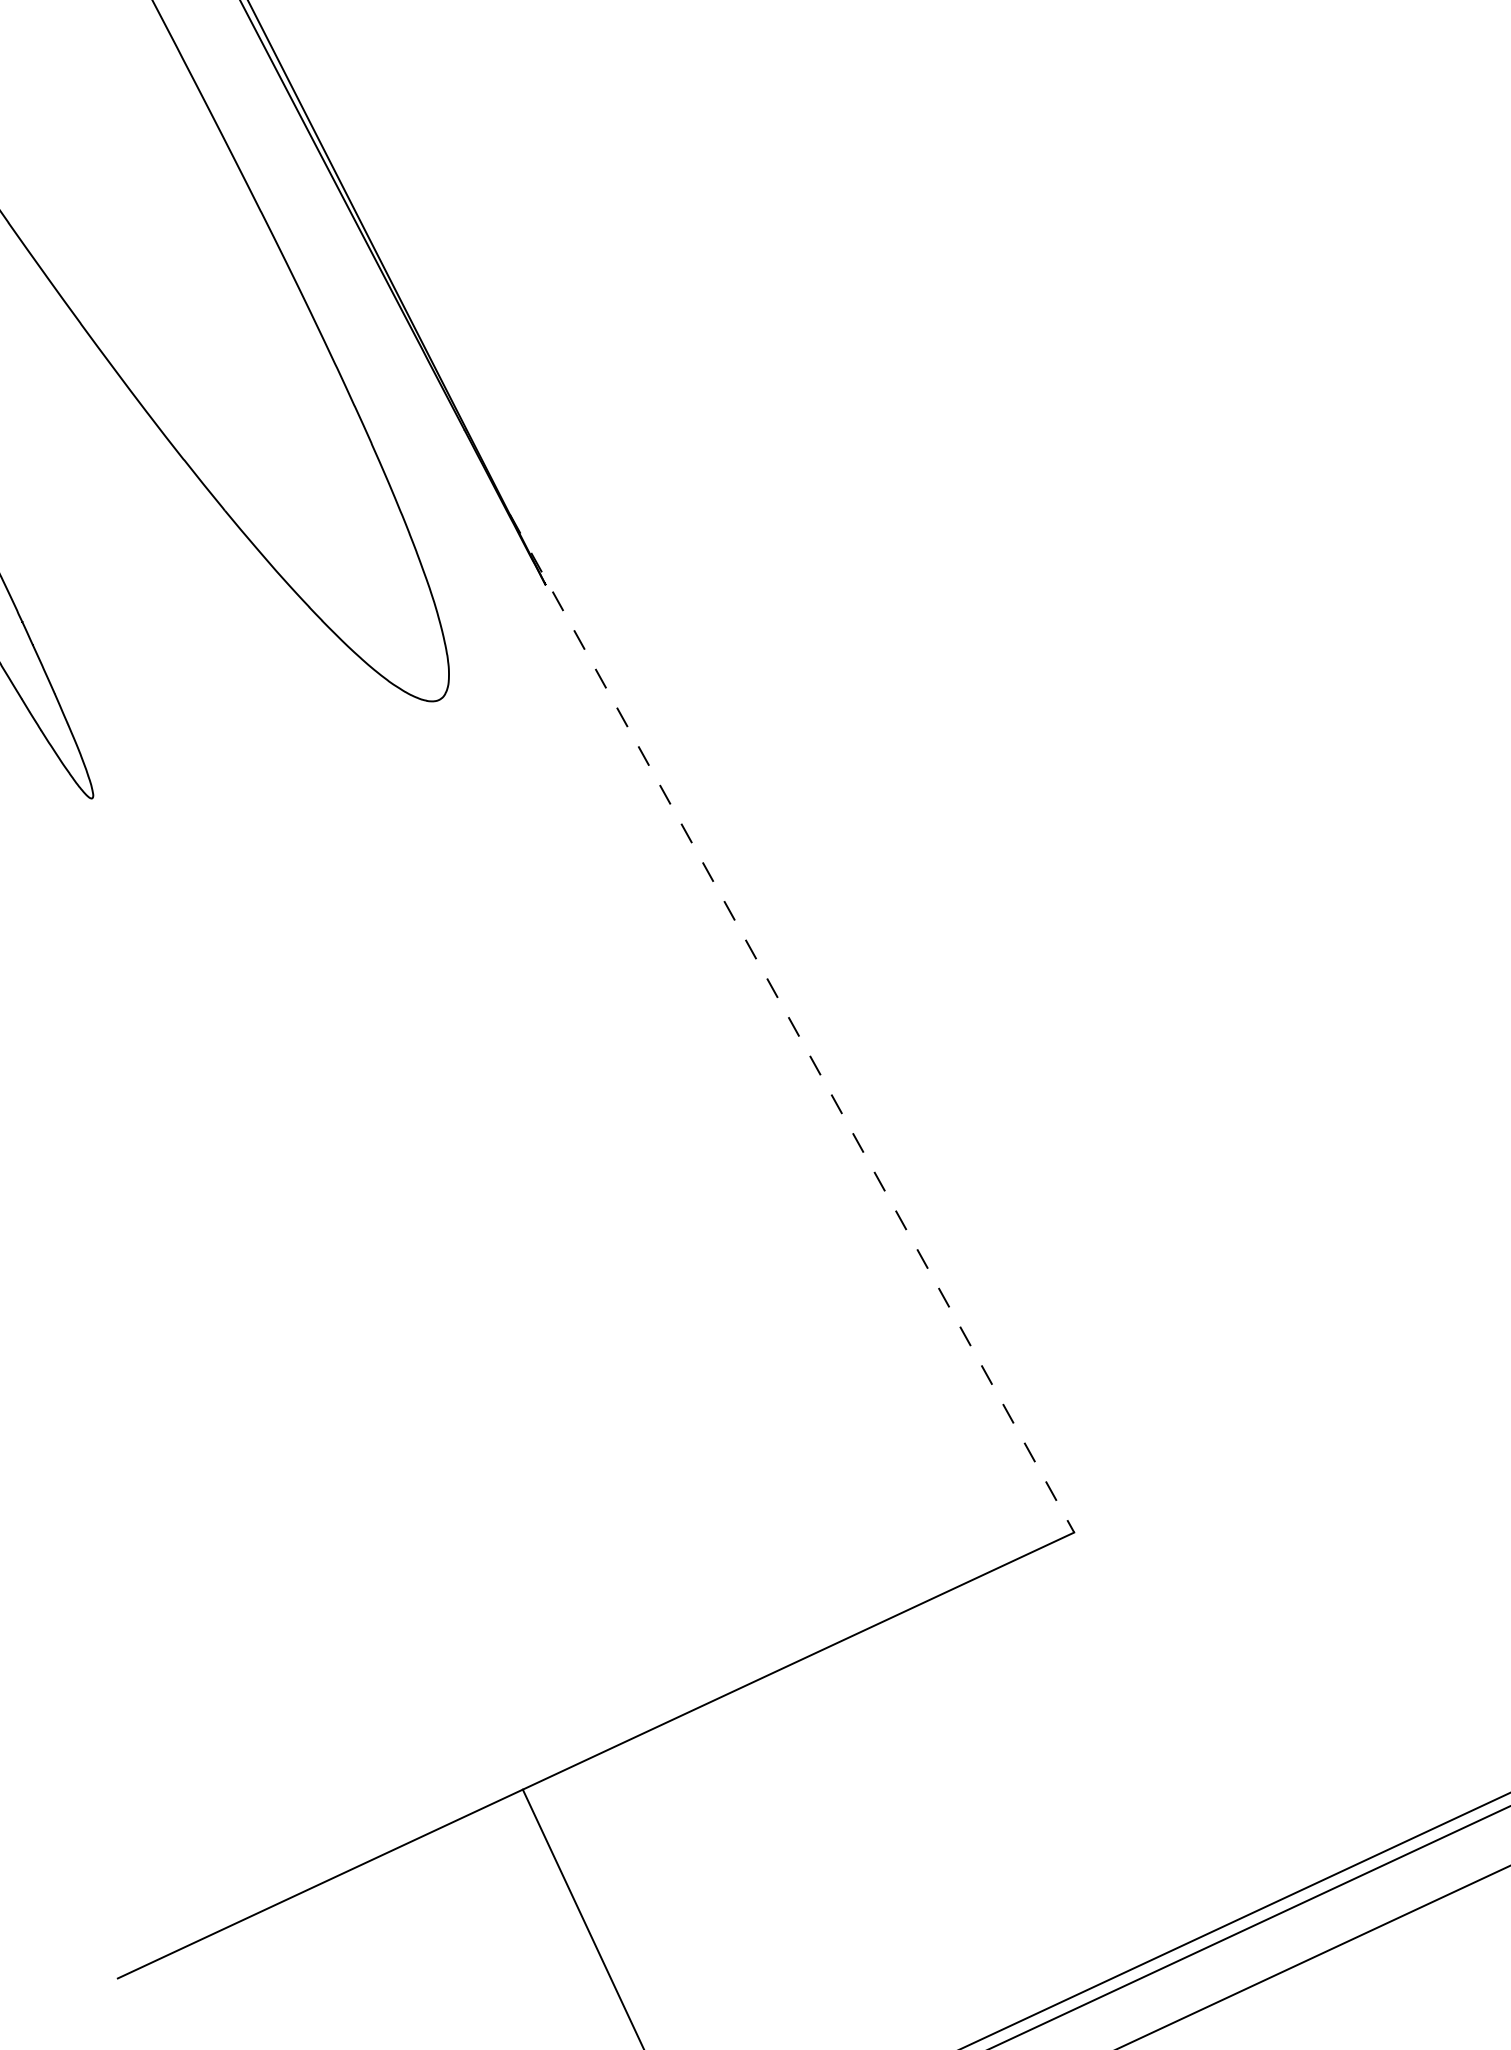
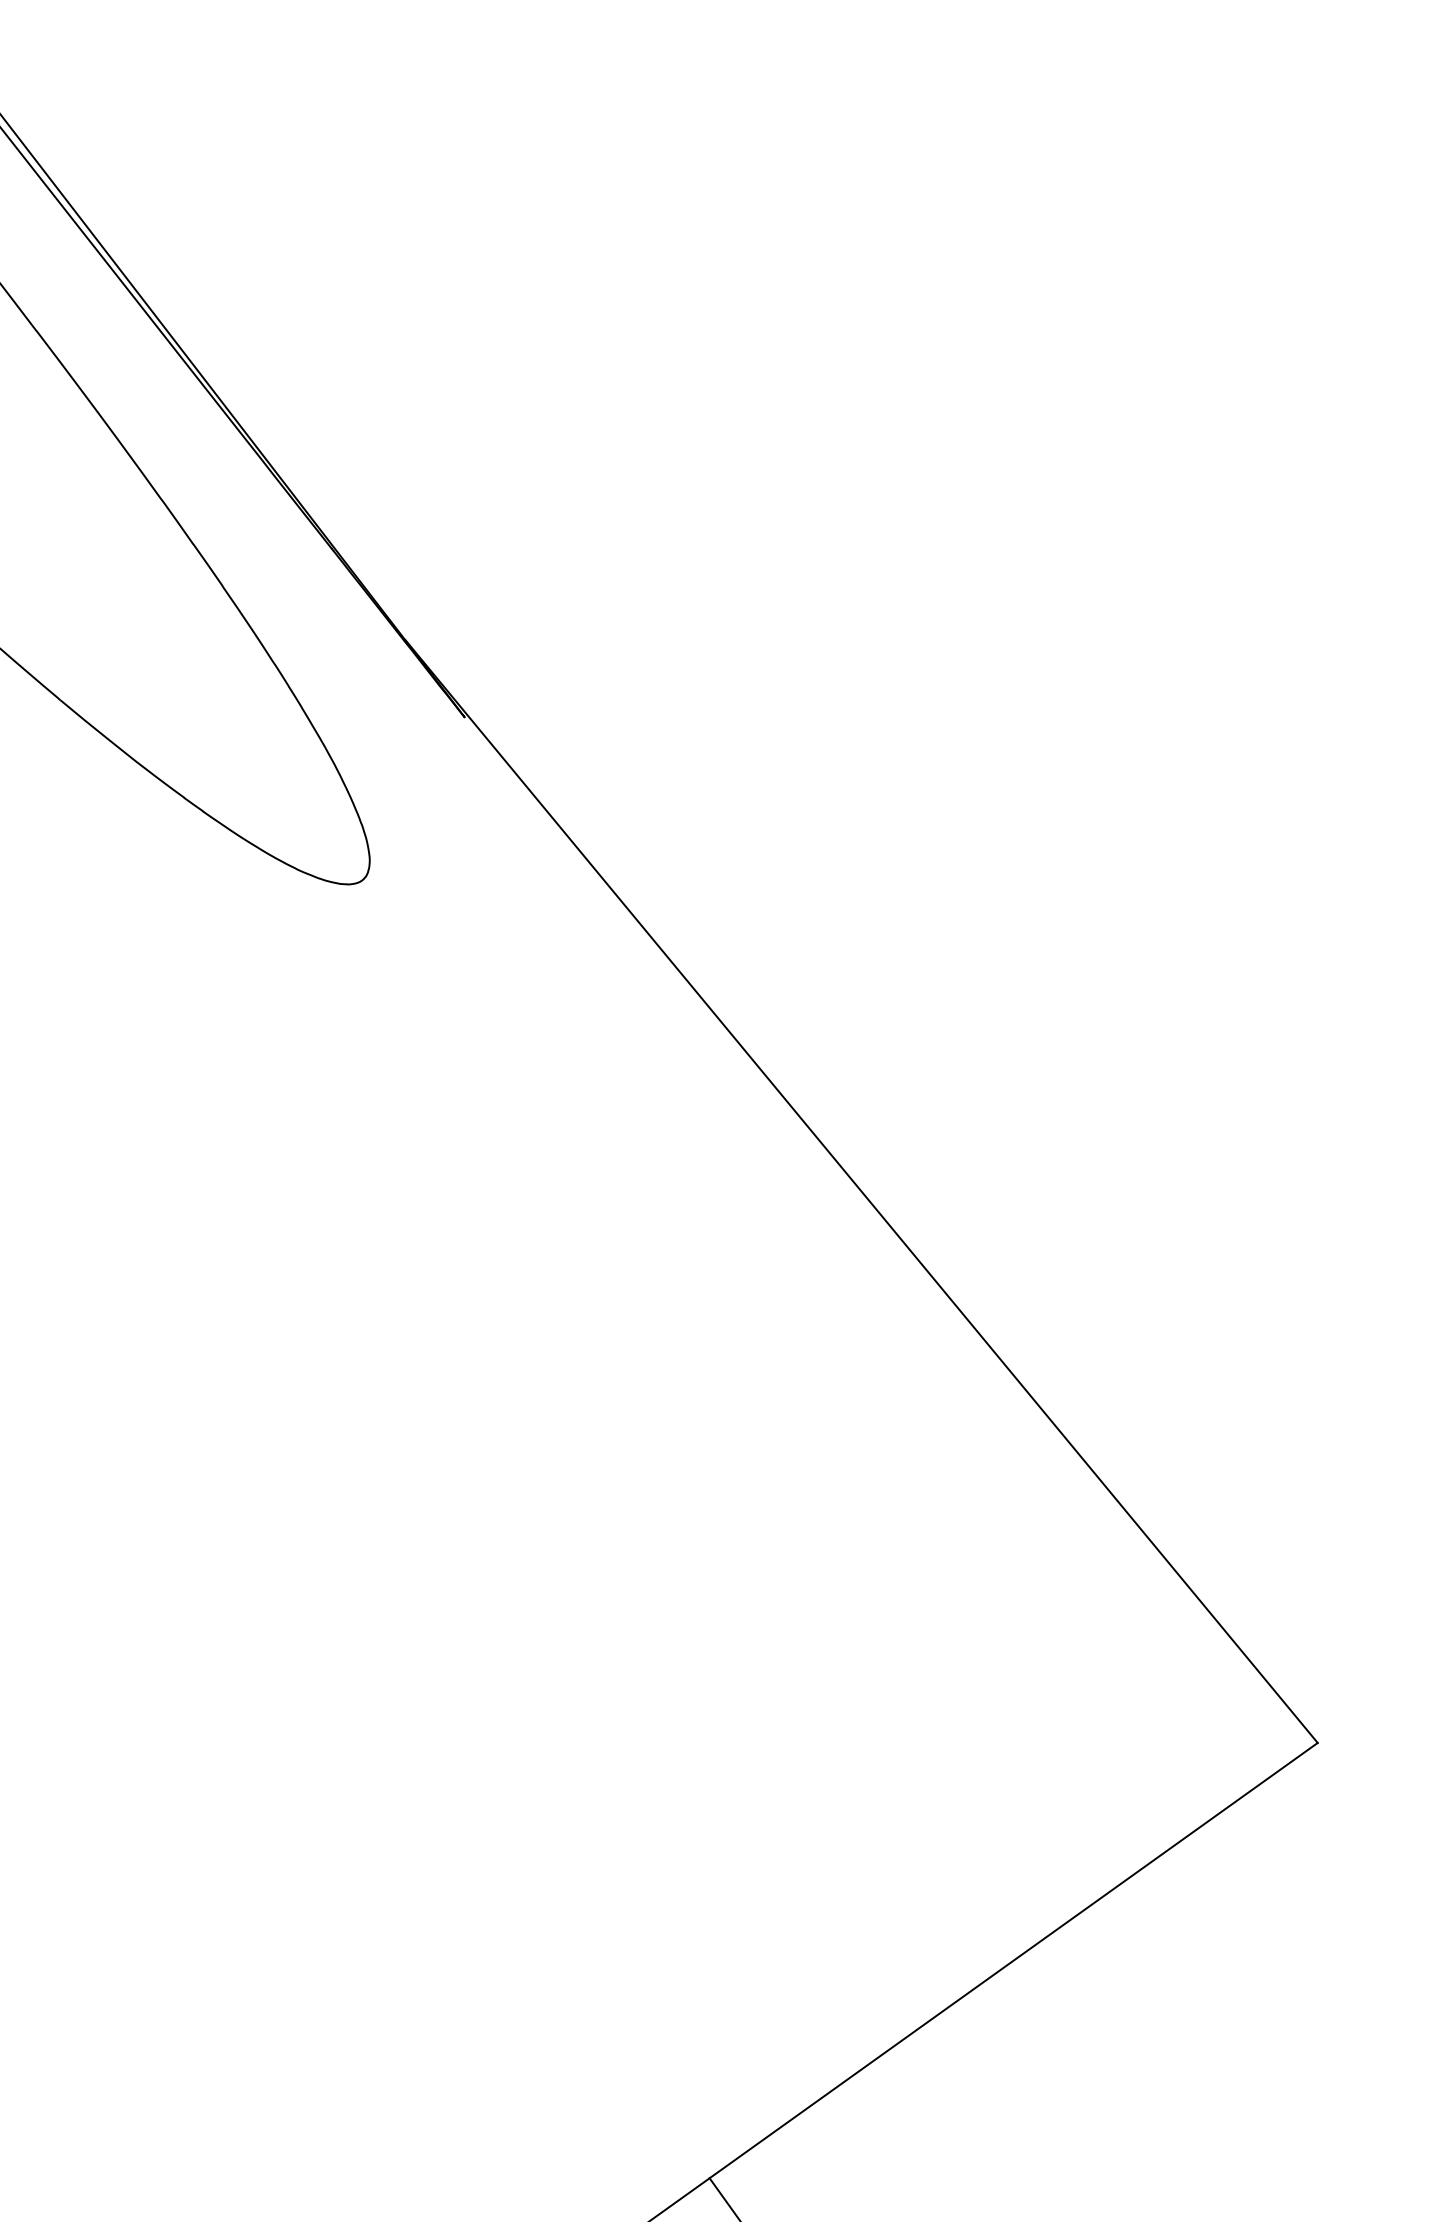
line: (792, 1023) -> (862, 1191), dashed -> solid

